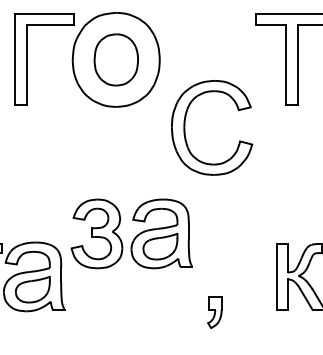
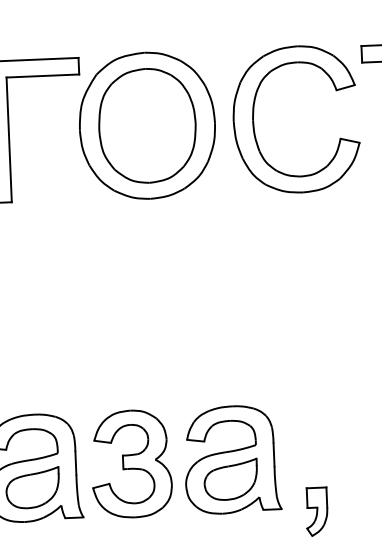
part: (116, 59) -> (147, 125), size x1.43
part: (185, 127) -> (254, 120), moved
part: (131, 233) -> (185, 461), moved

